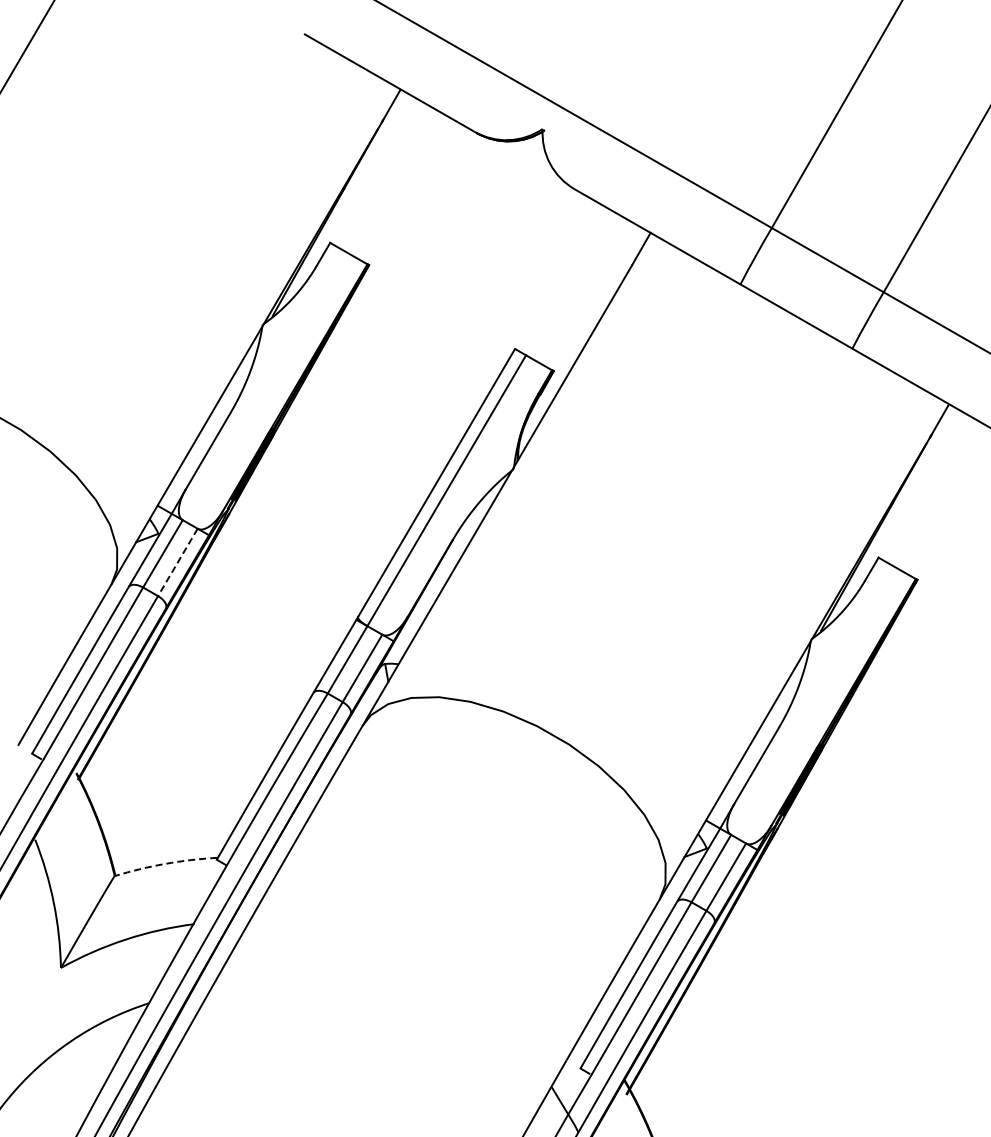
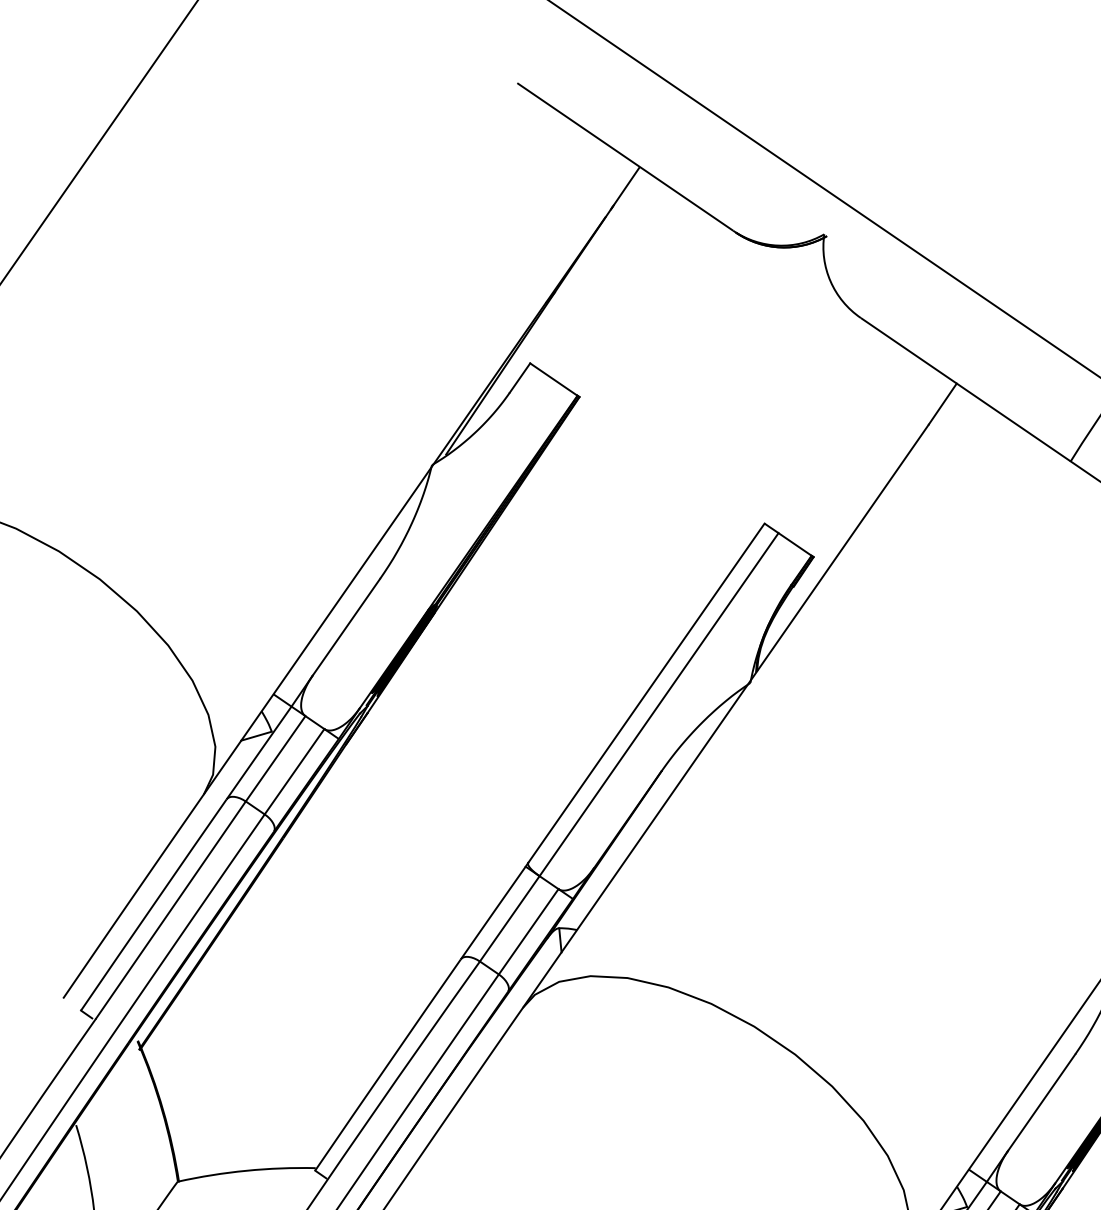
line: (177, 562) -> (294, 771), dashed -> solid
arc: (165, 863) -> (246, 1170), dashed -> solid

